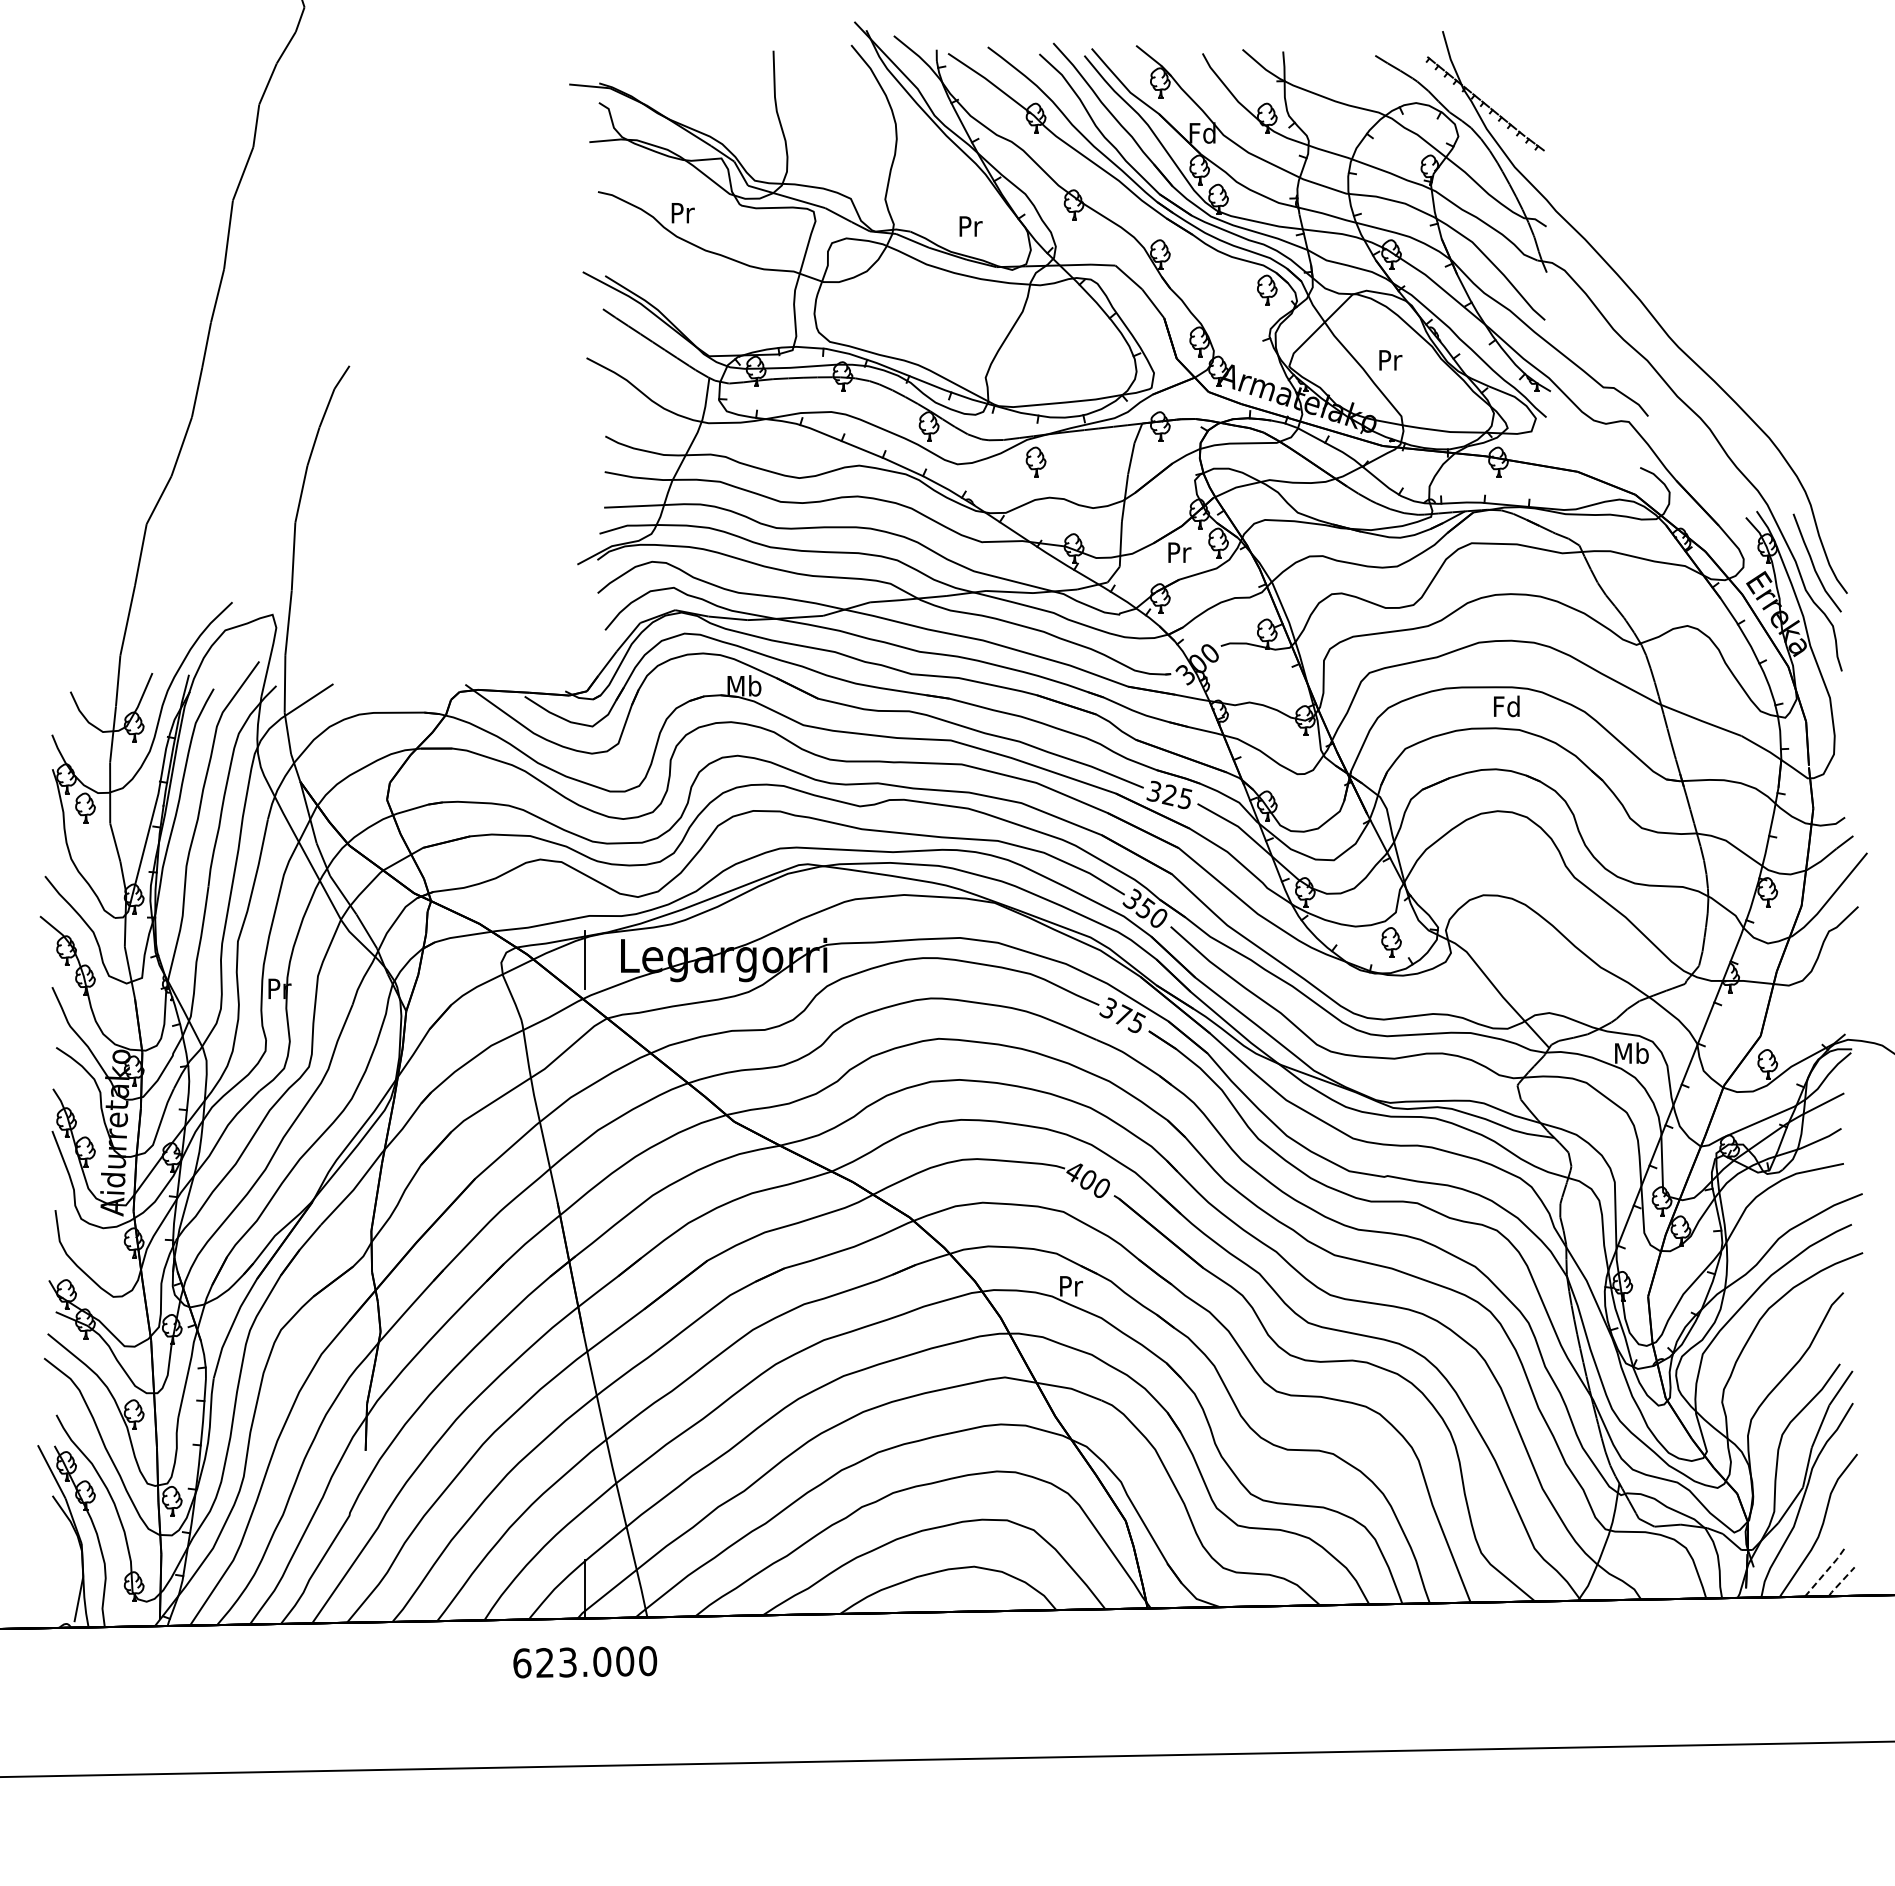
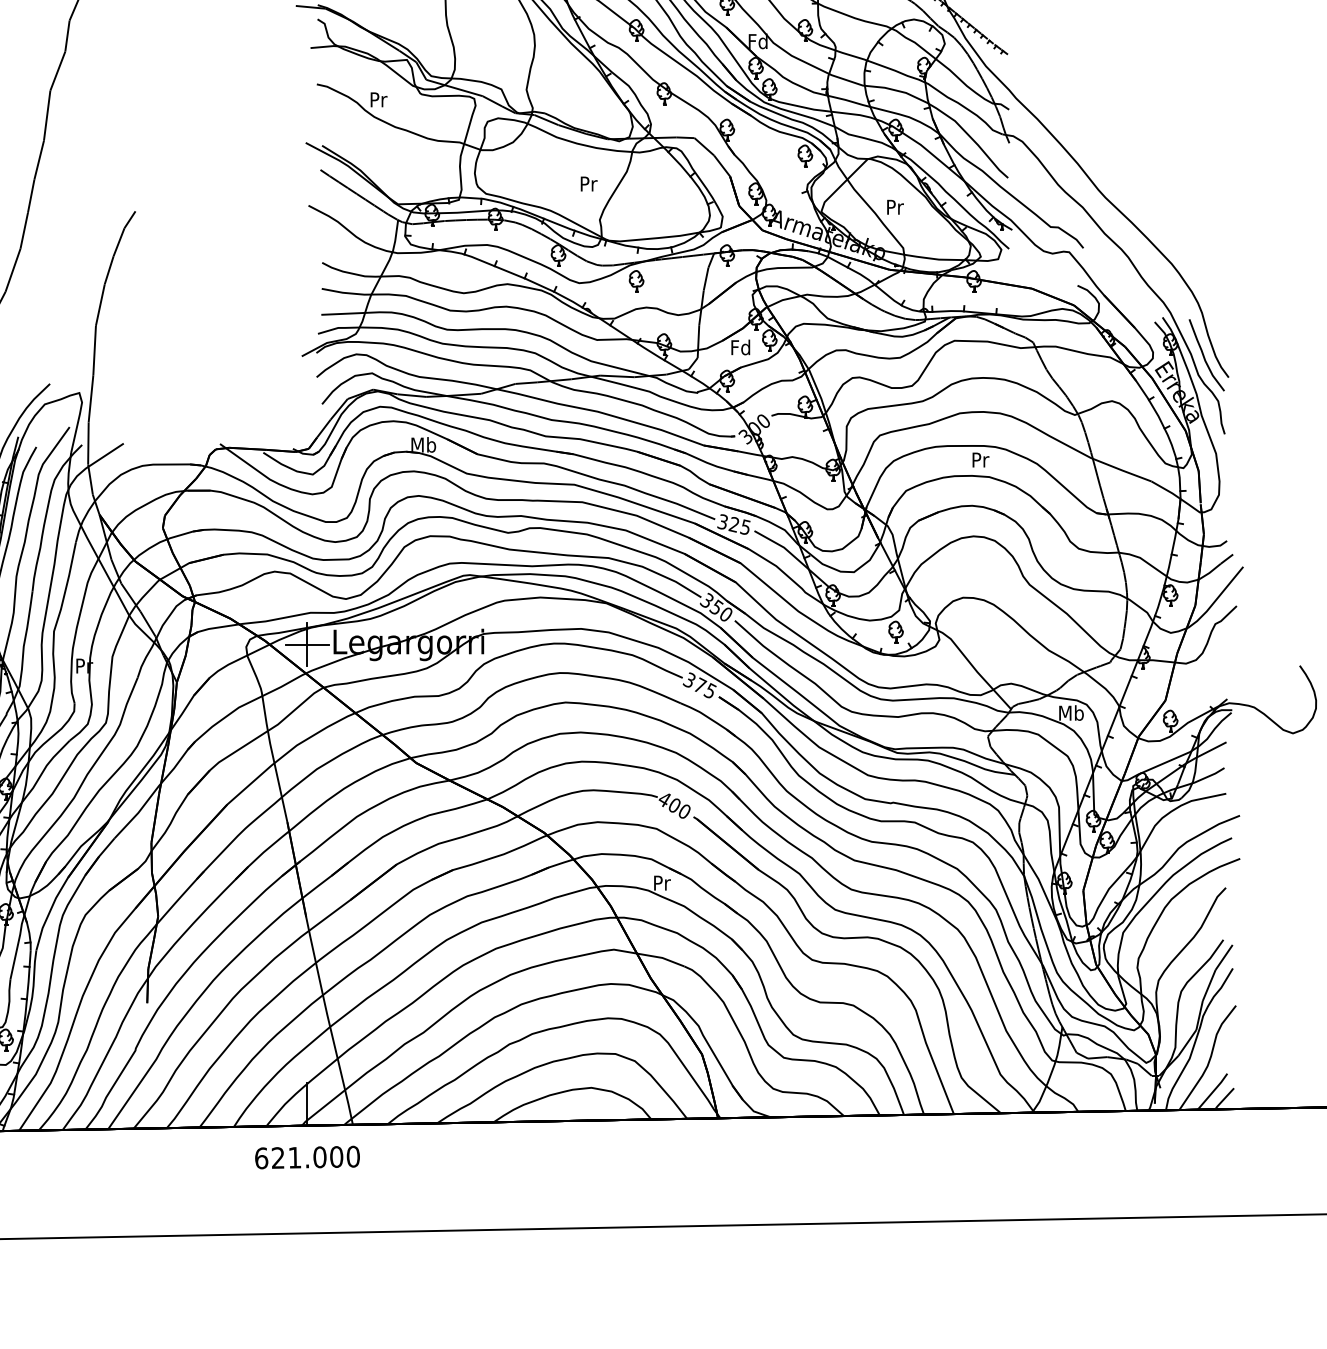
text: (970, 226) -> (588, 184), moved
text: (1178, 552) -> (740, 347), Pr -> Fd
text: (1506, 706) -> (979, 459), Fd -> Pr
line: (584, 959) -> (307, 644), added
line: (1826, 1571) -> (1213, 1091), dashed -> solid
line: (1841, 1581) -> (1224, 1098), dashed -> solid
text: (567, 1662) -> (294, 1157), 623.000 -> 621.000

